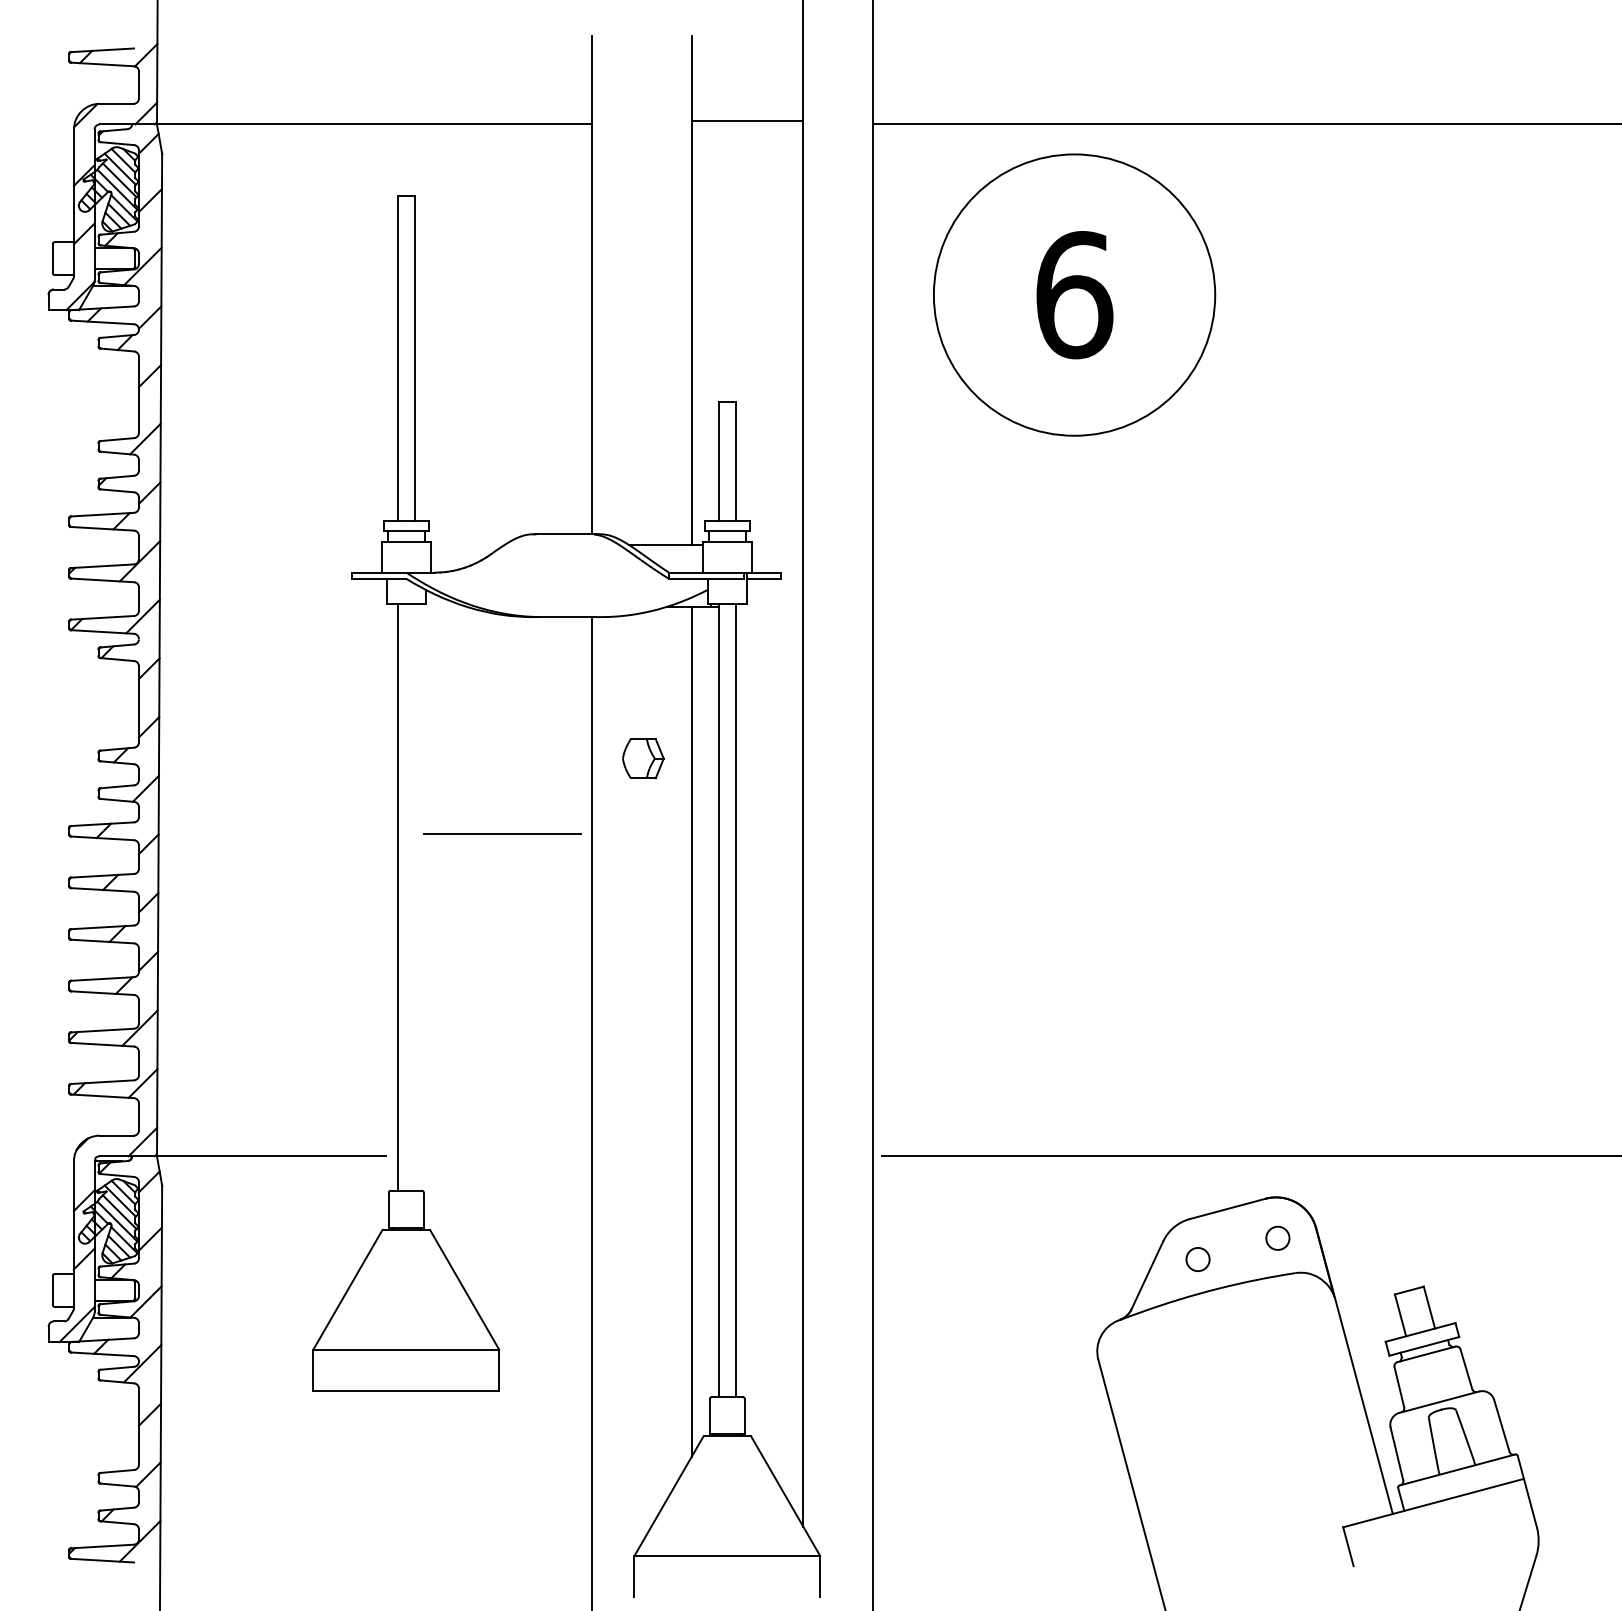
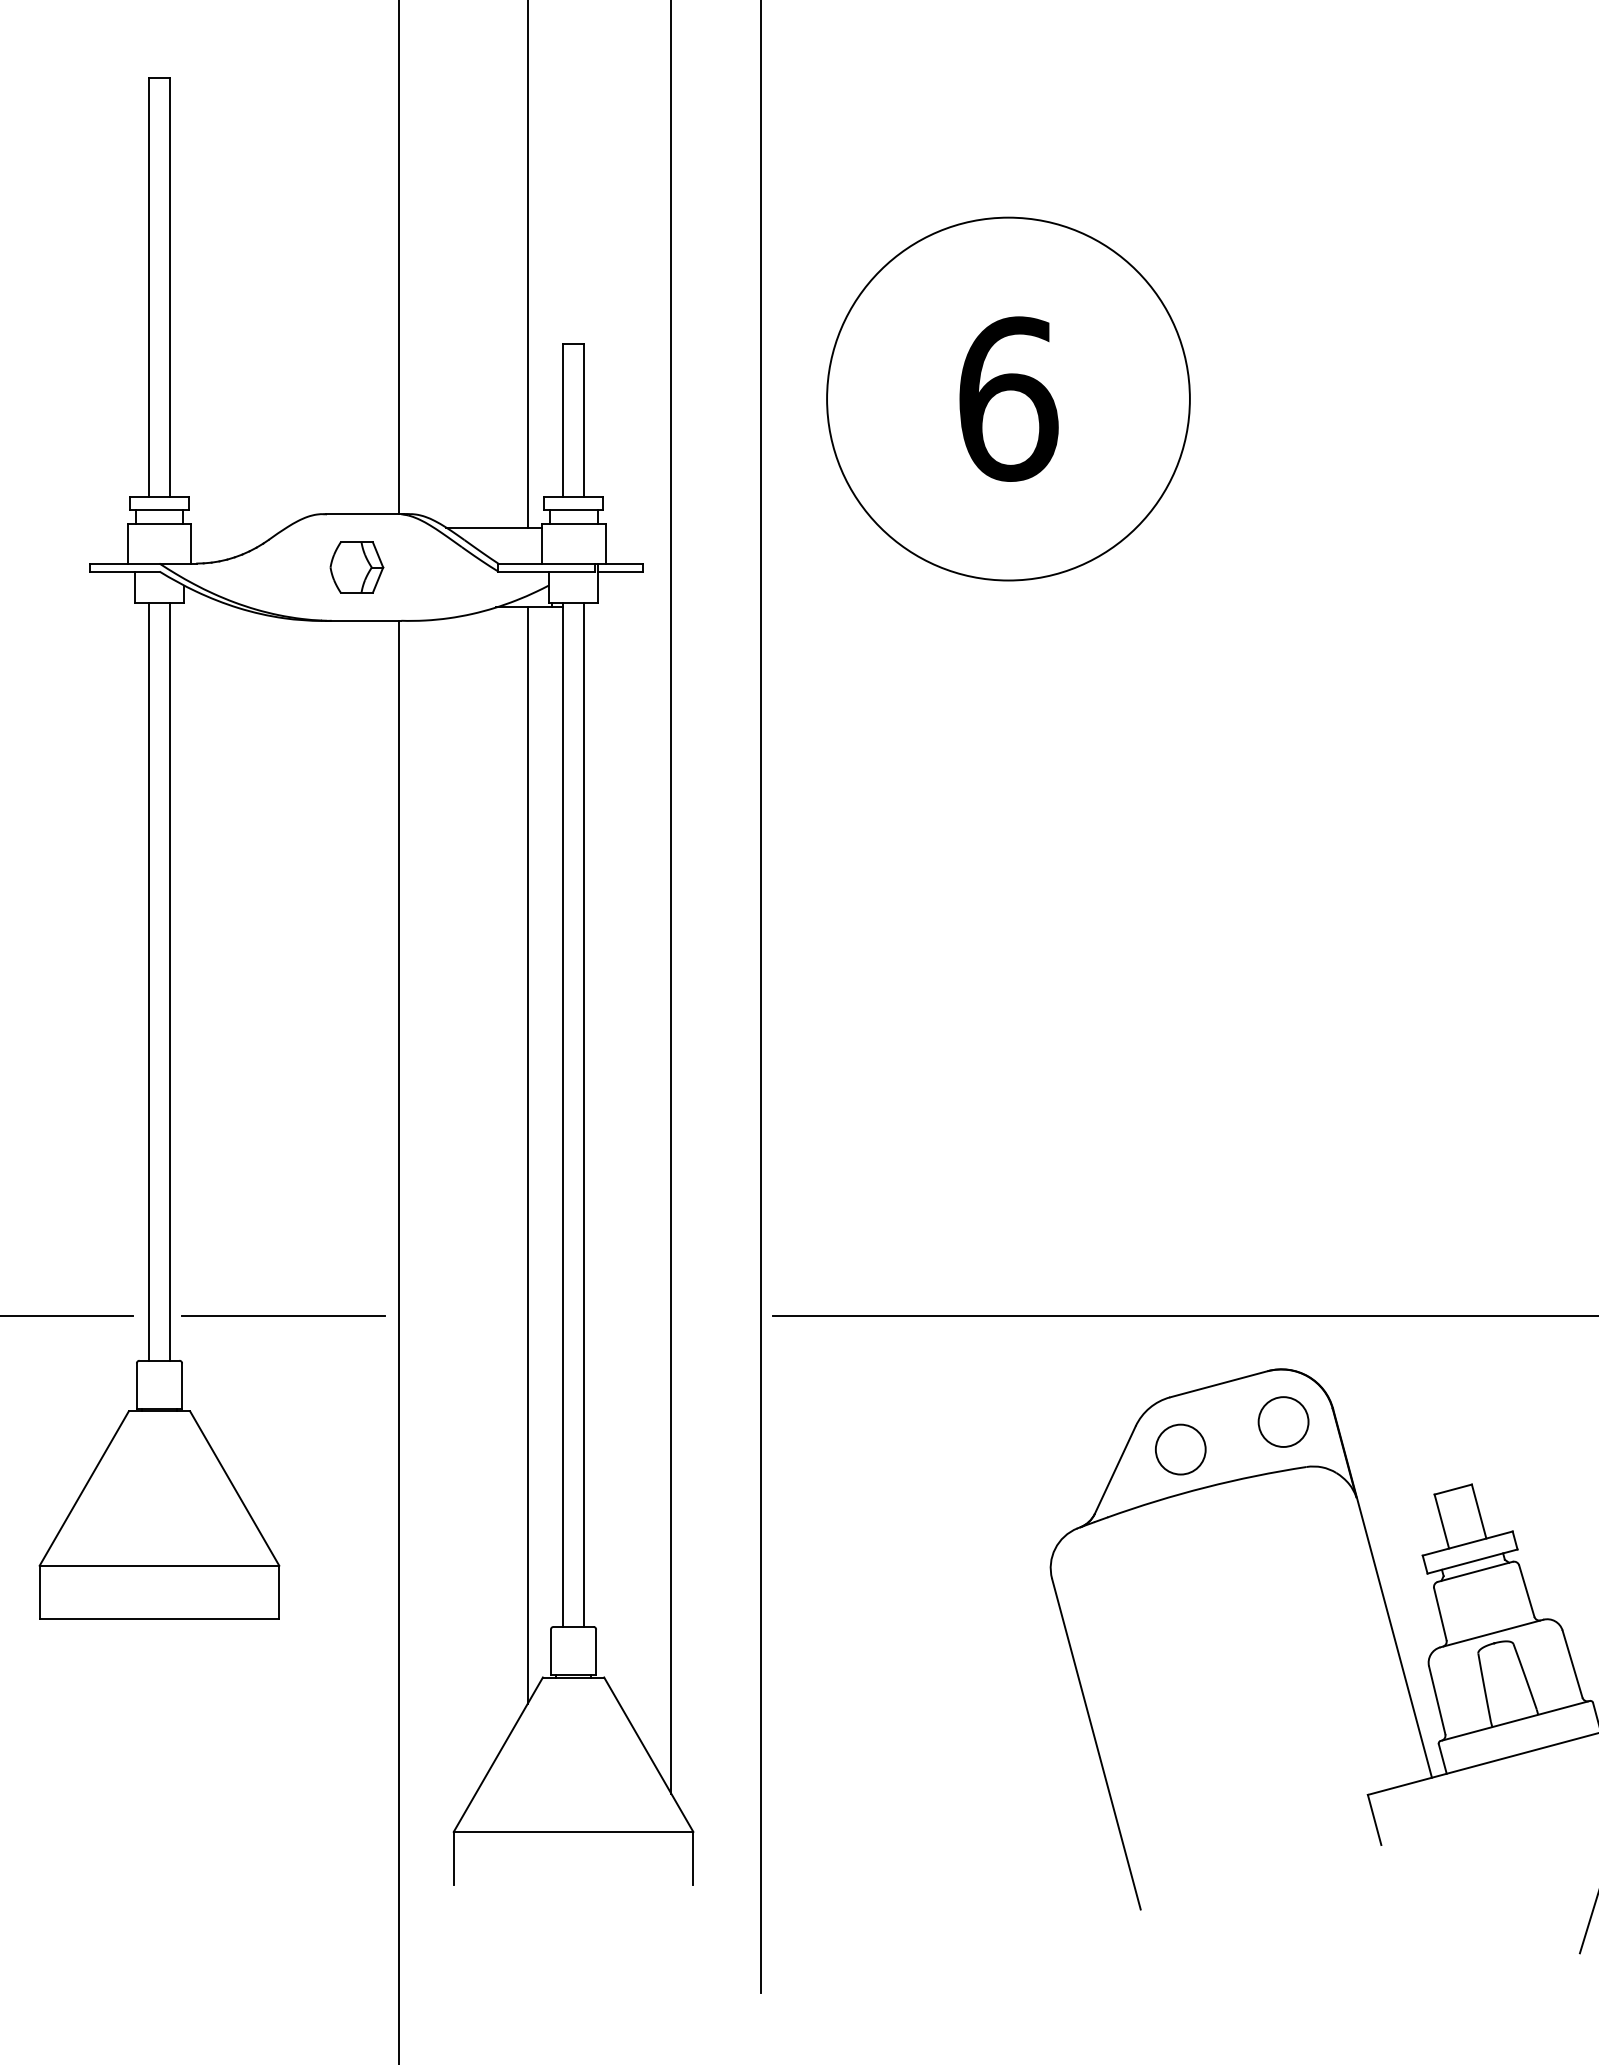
part: (1074, 294) -> (1008, 398), moved
part: (643, 758) -> (357, 567), moved
line: (502, 833) -> (283, 1315), moved
line: (414, 896) -> (170, 981), added
circle: (1277, 1238) -> (1283, 1422), size x1.67
circle: (1197, 1259) -> (1179, 1449), size x1.67

